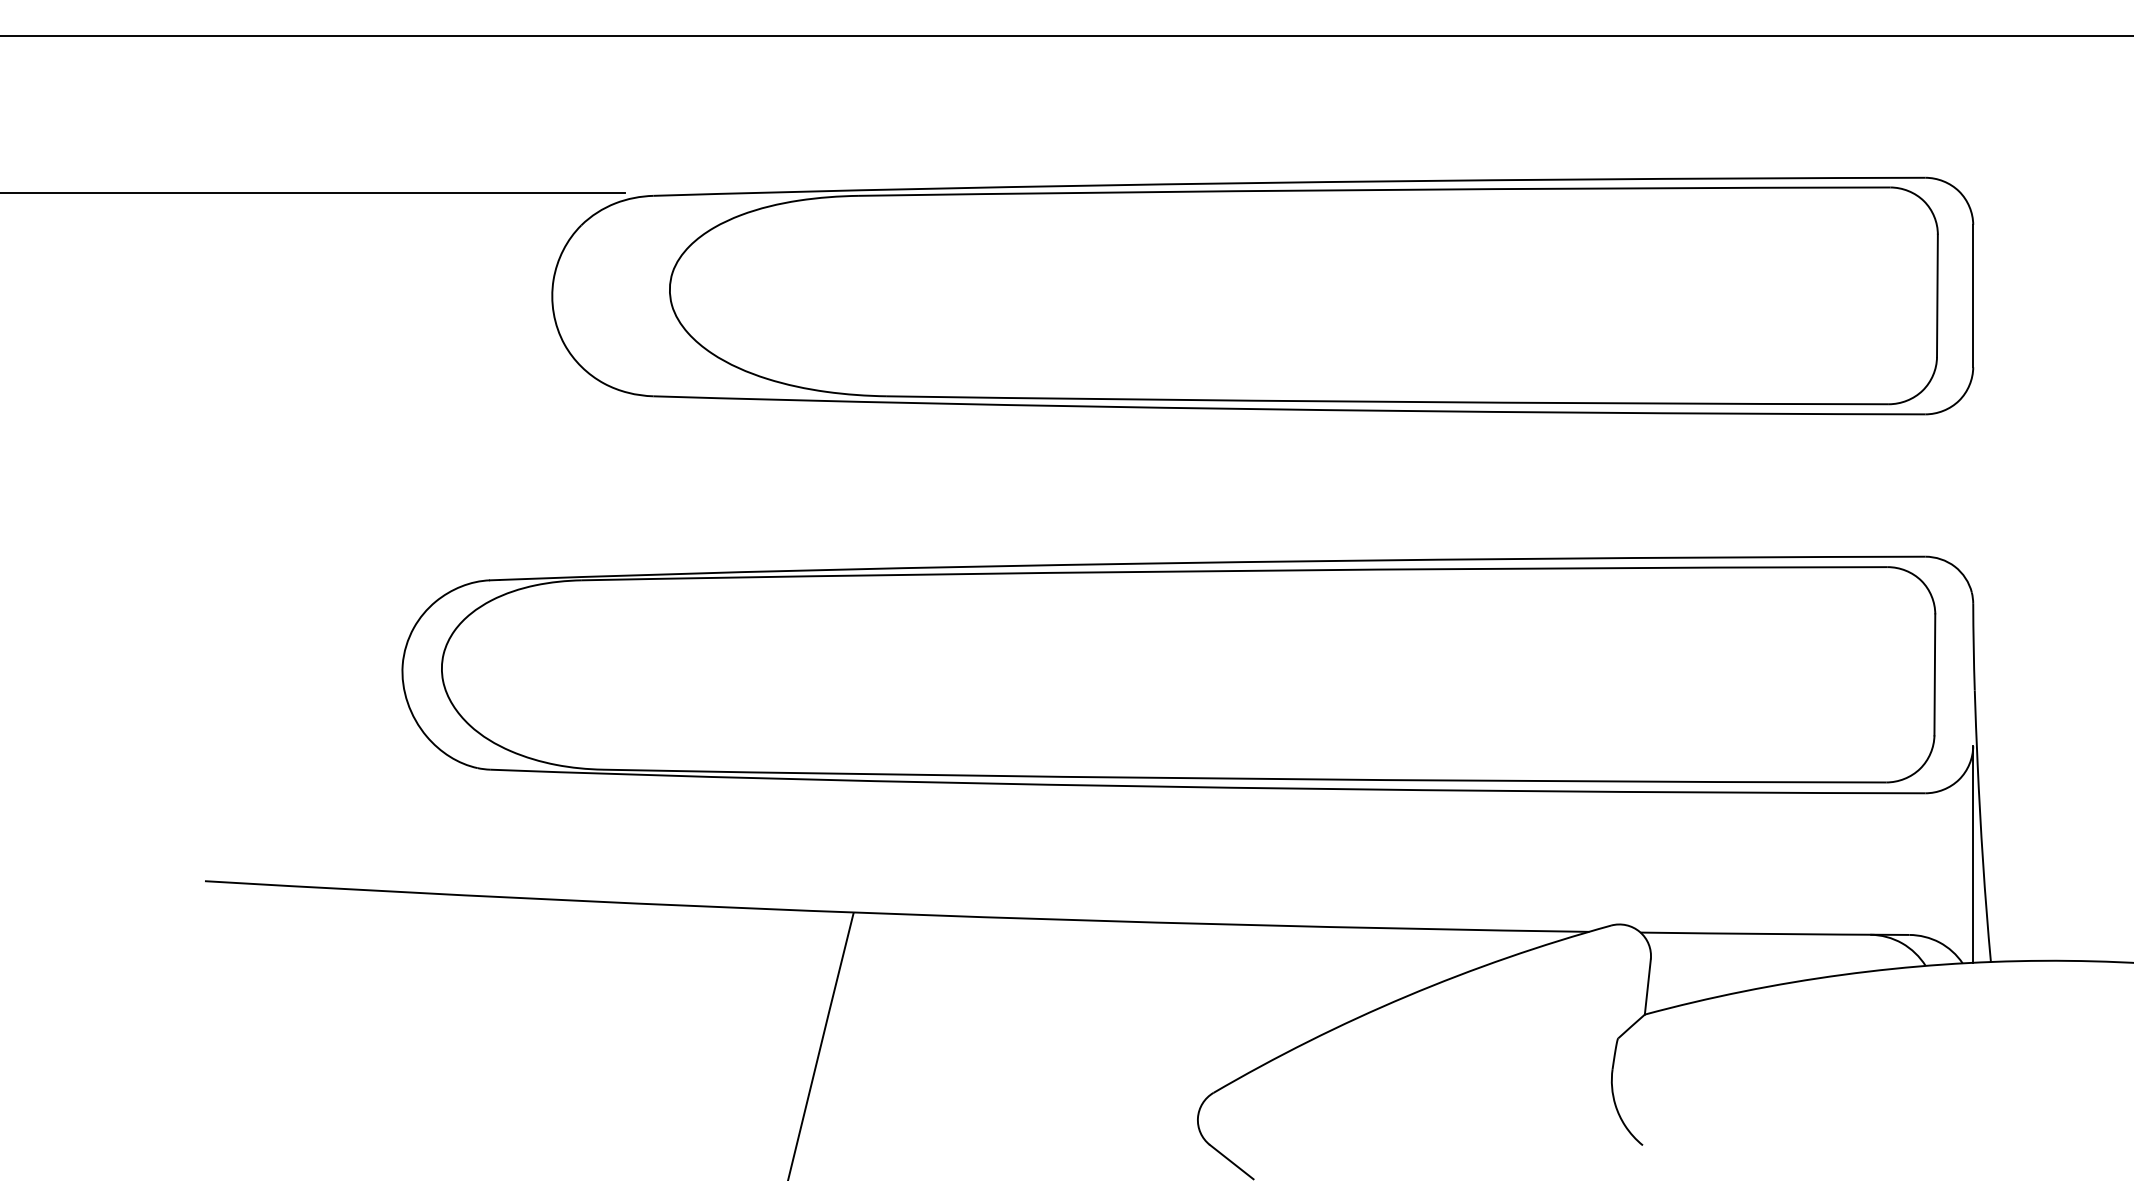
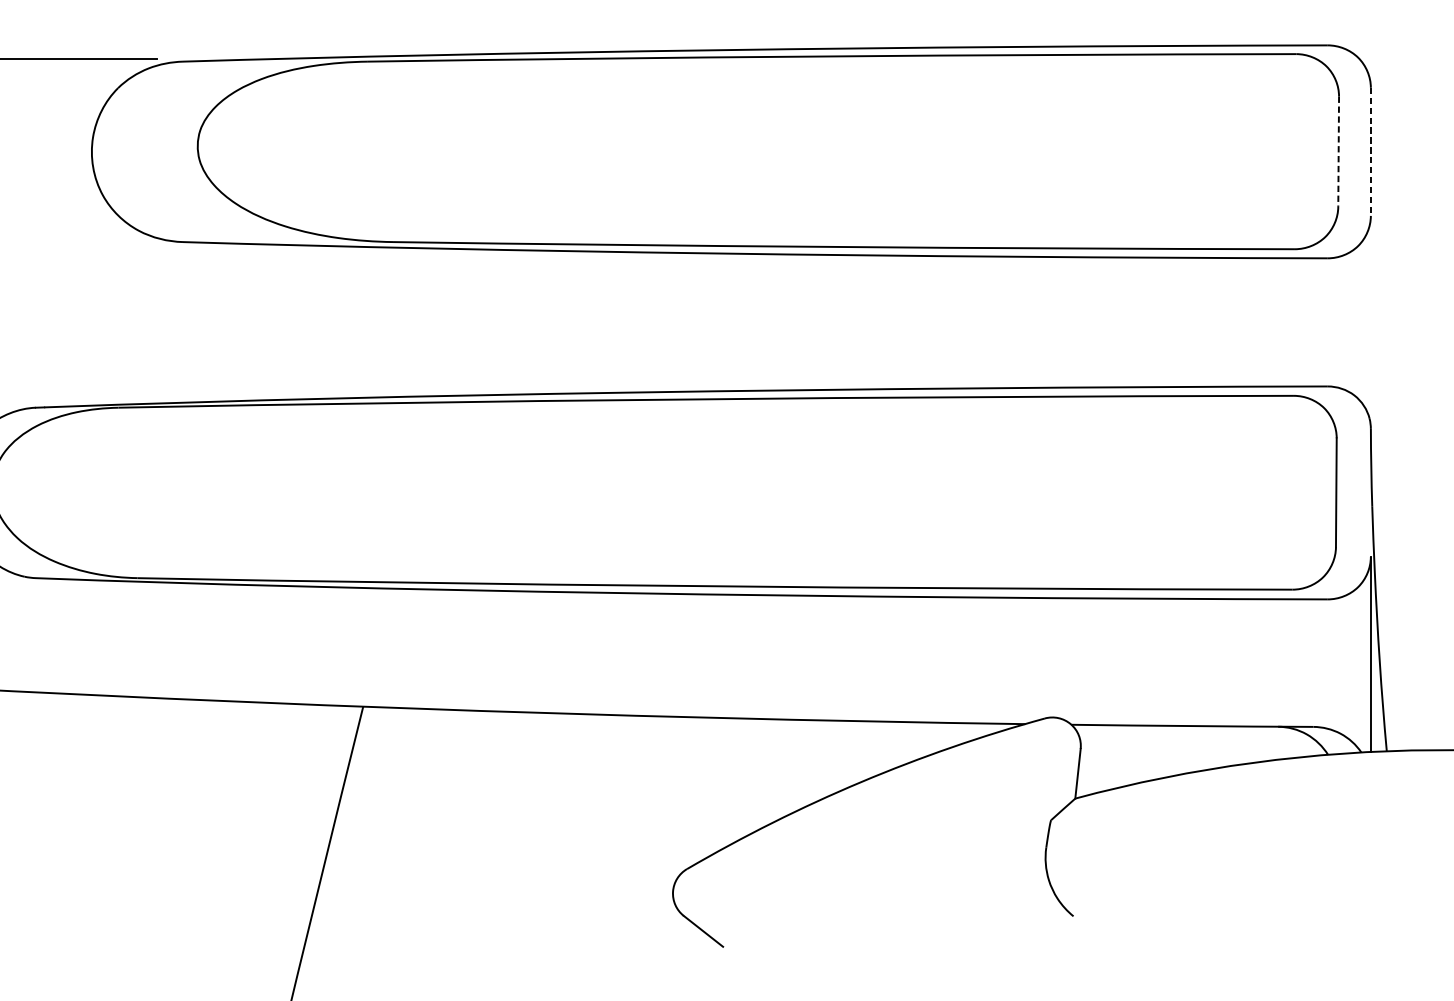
line: (1937, 296) -> (1338, 152), solid -> dashed
line: (1973, 296) -> (1371, 152), solid -> dashed

